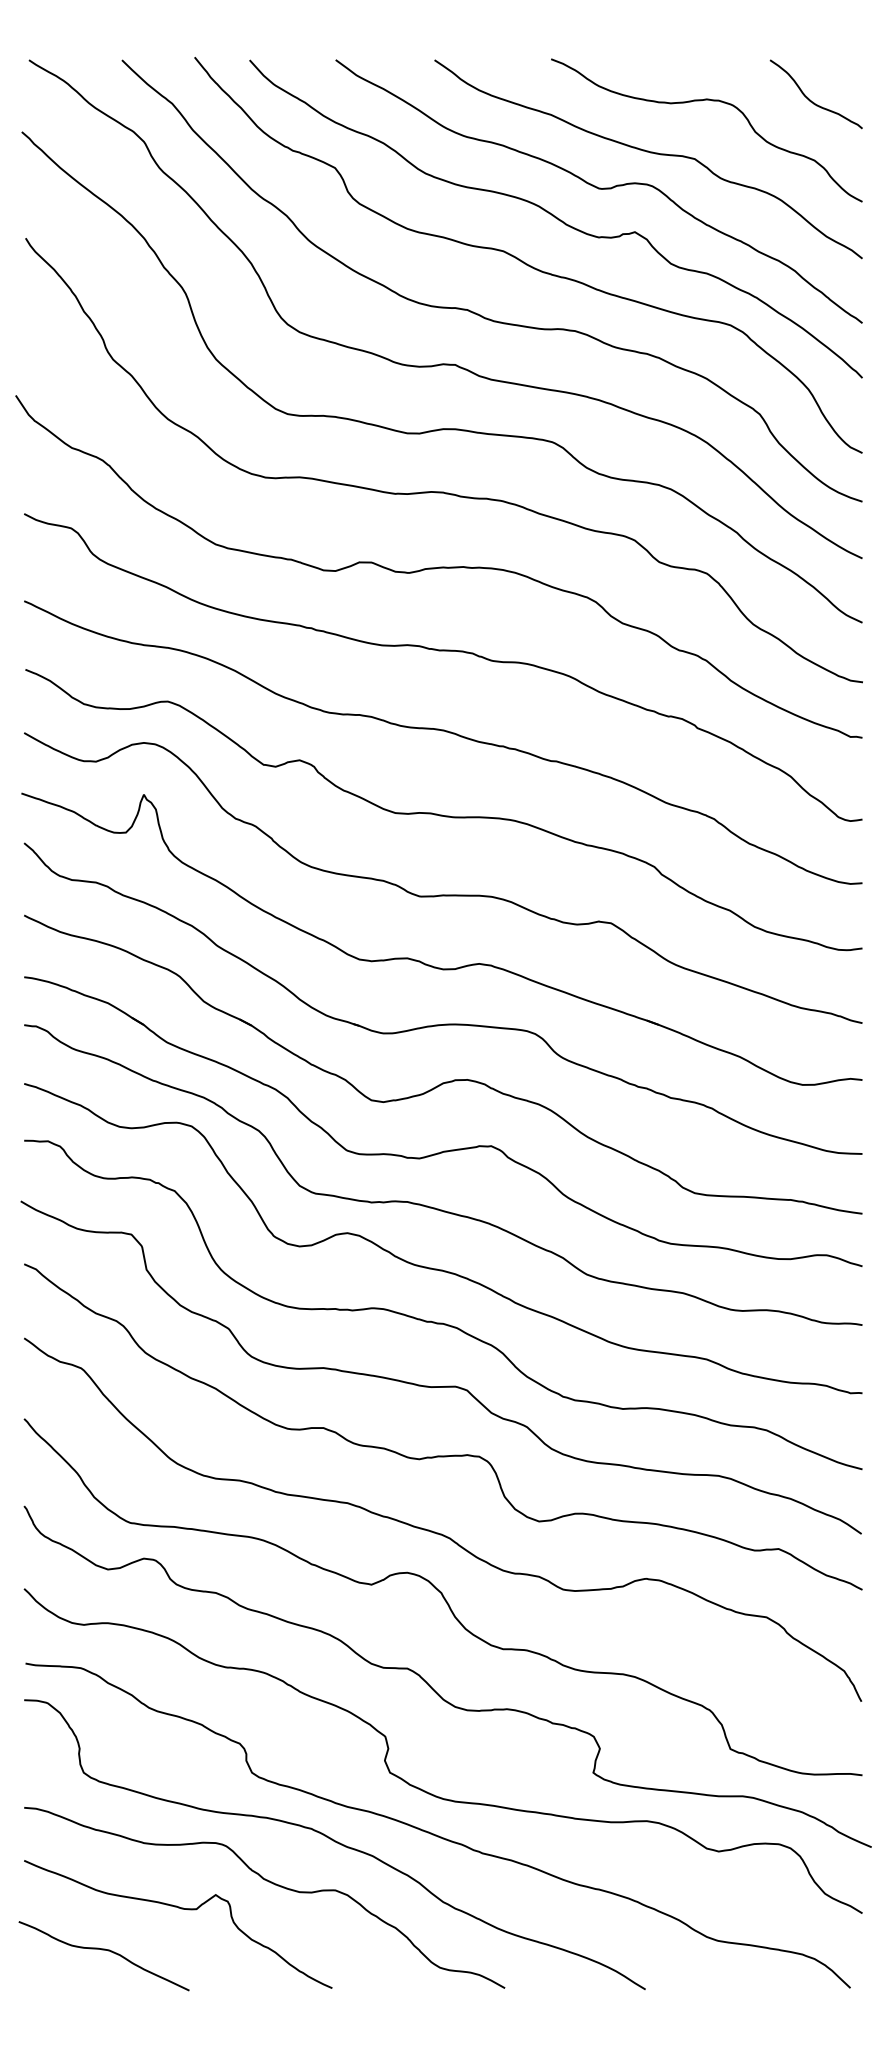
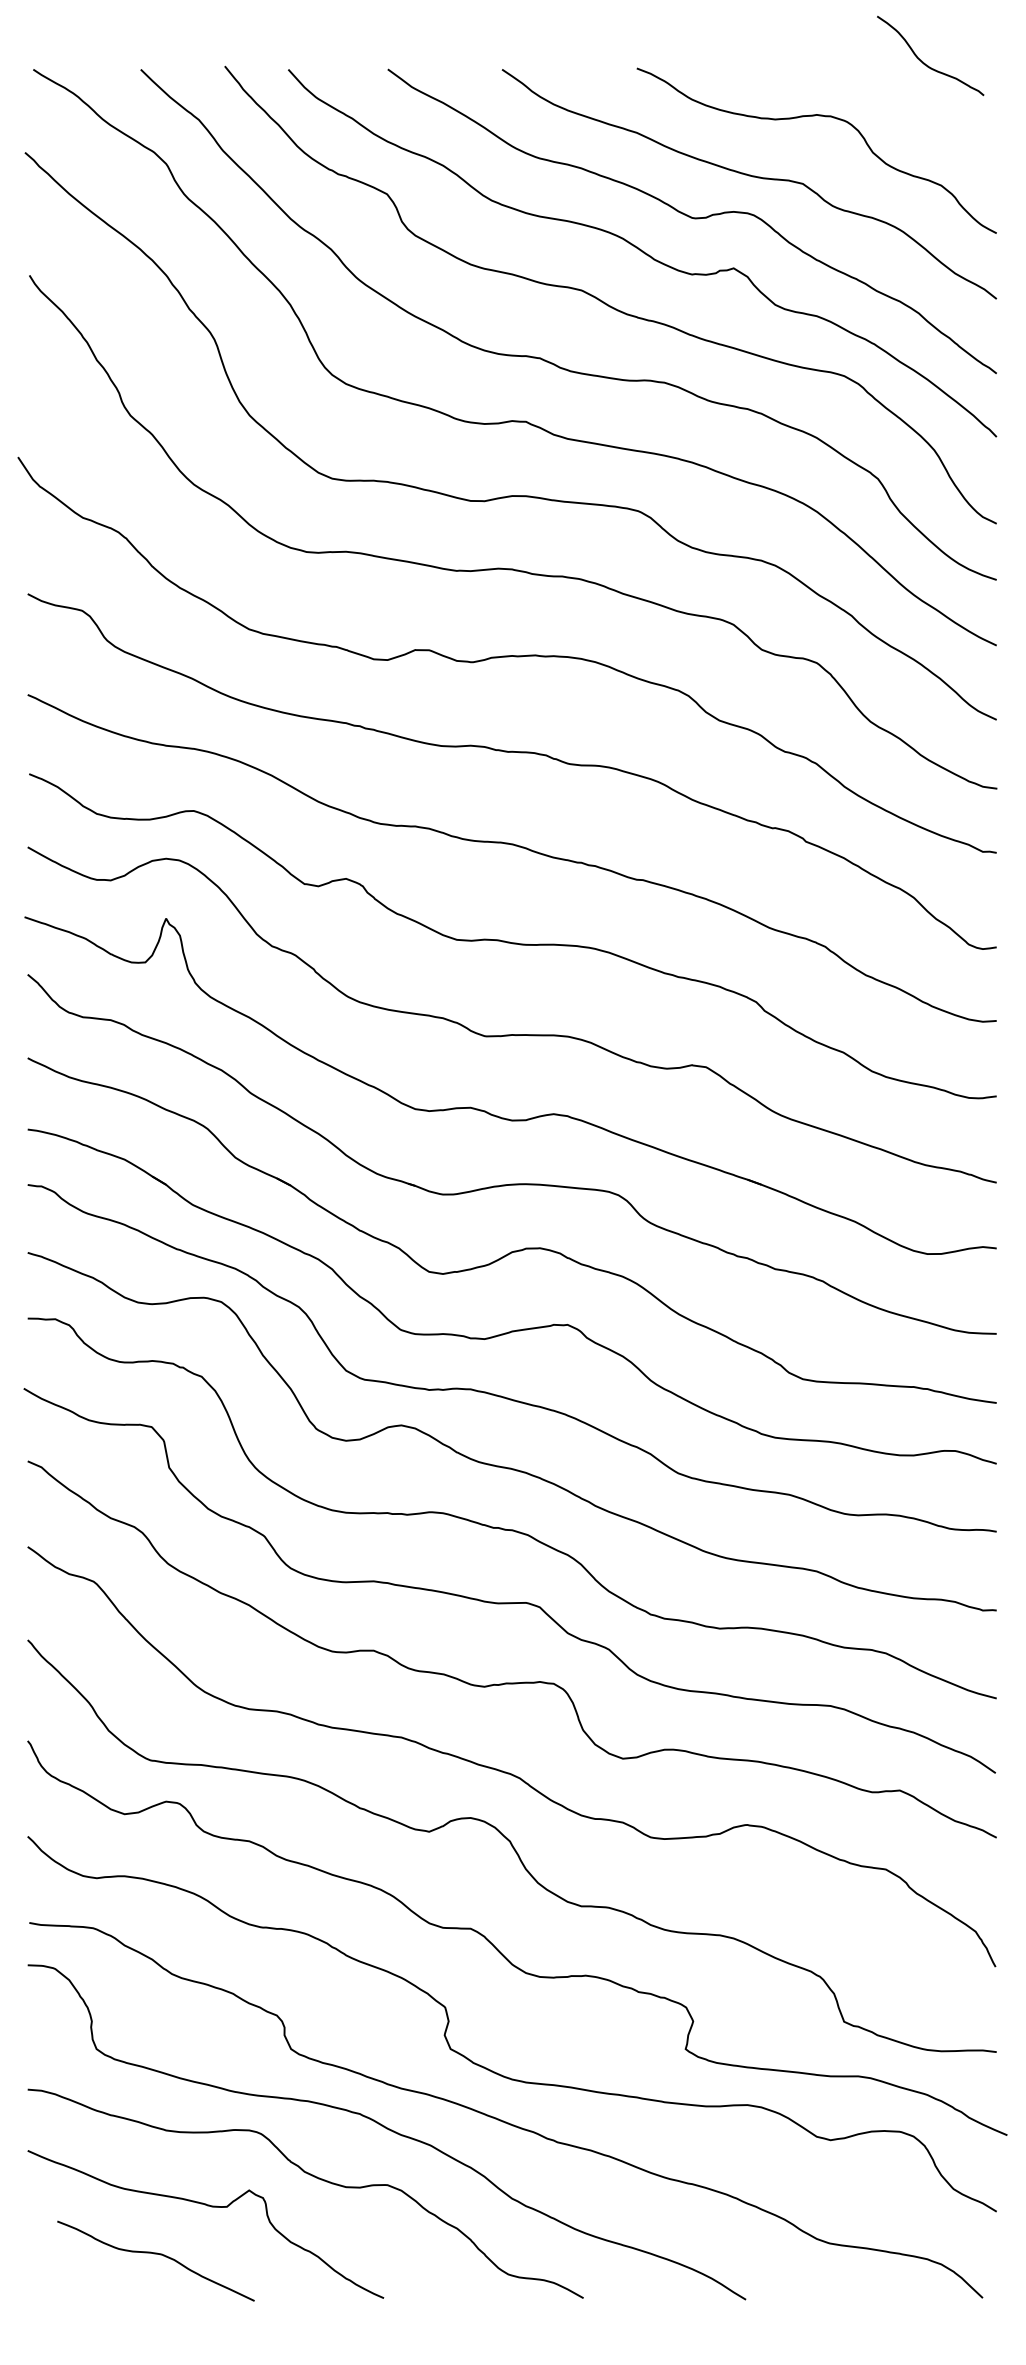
curve: (810, 99) -> (923, 61), moved
curve: (103, 1950) -> (155, 2254), moved

